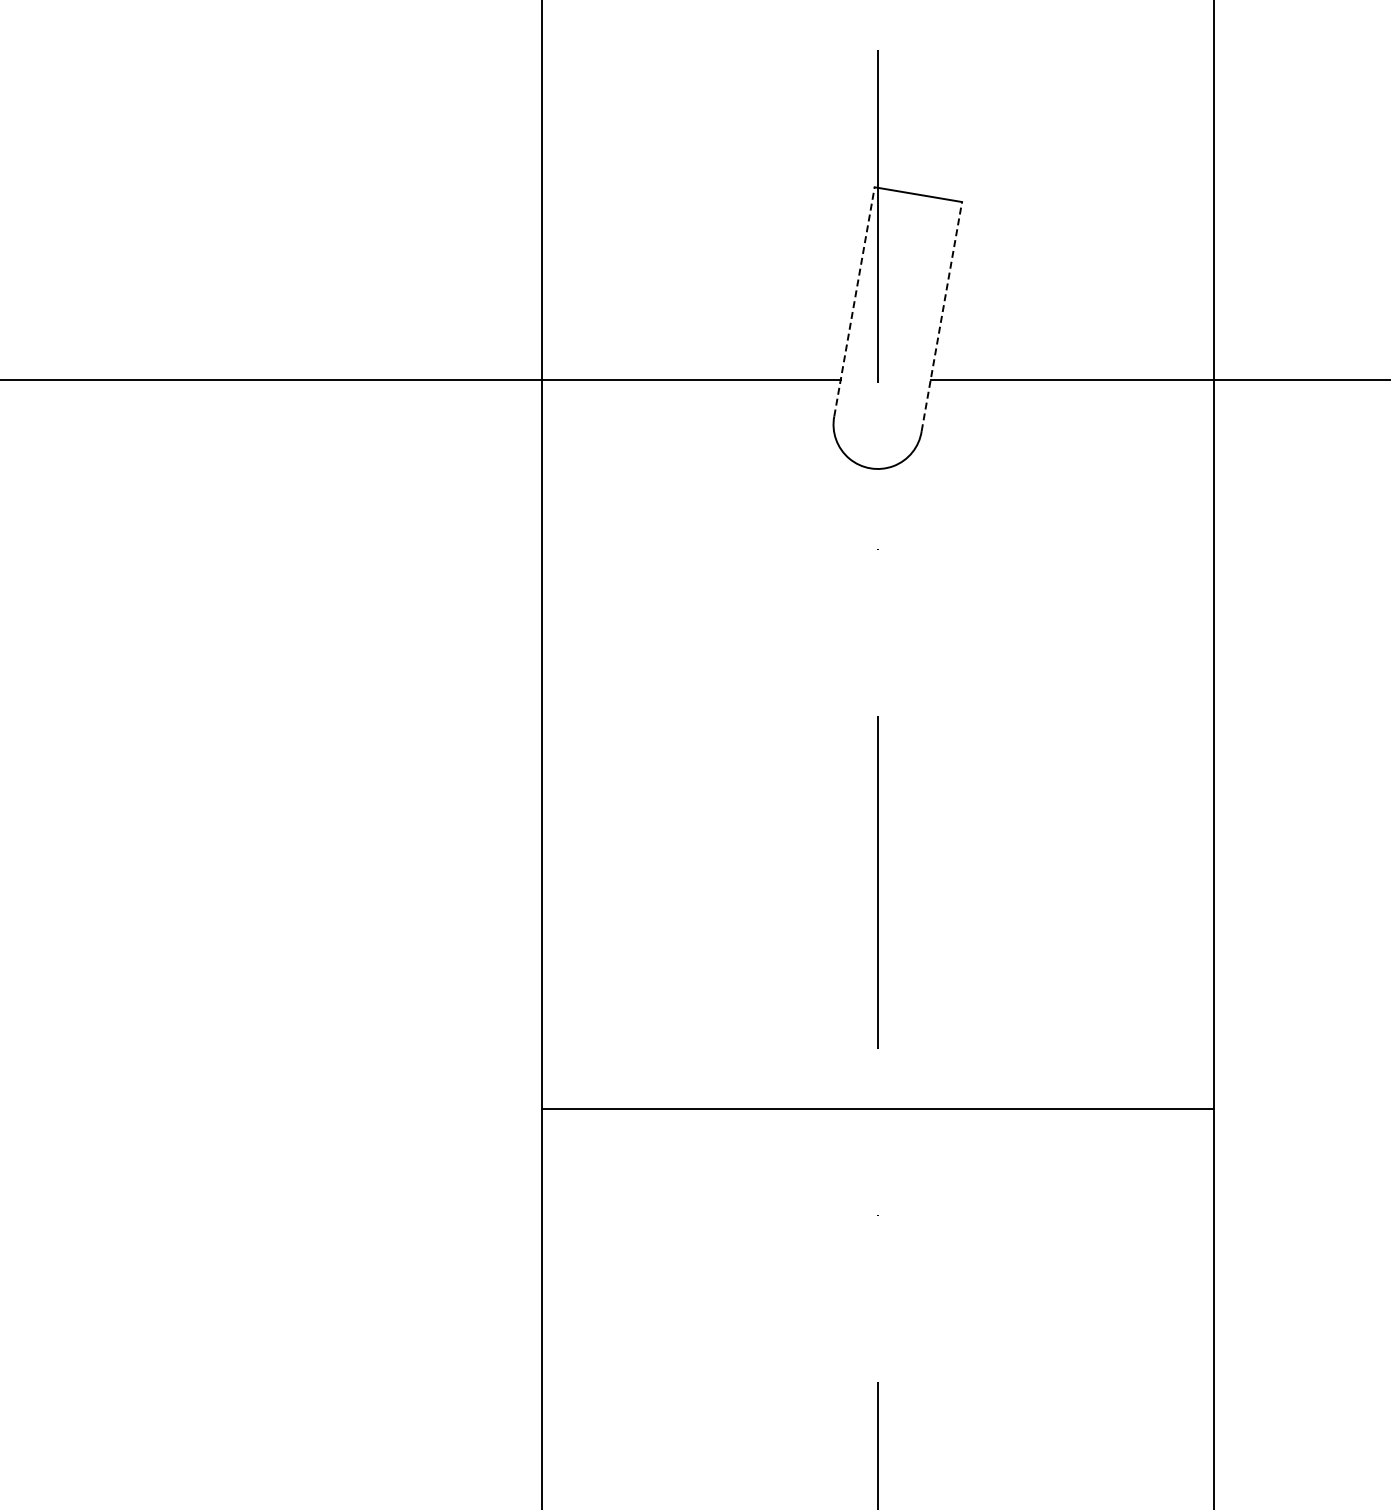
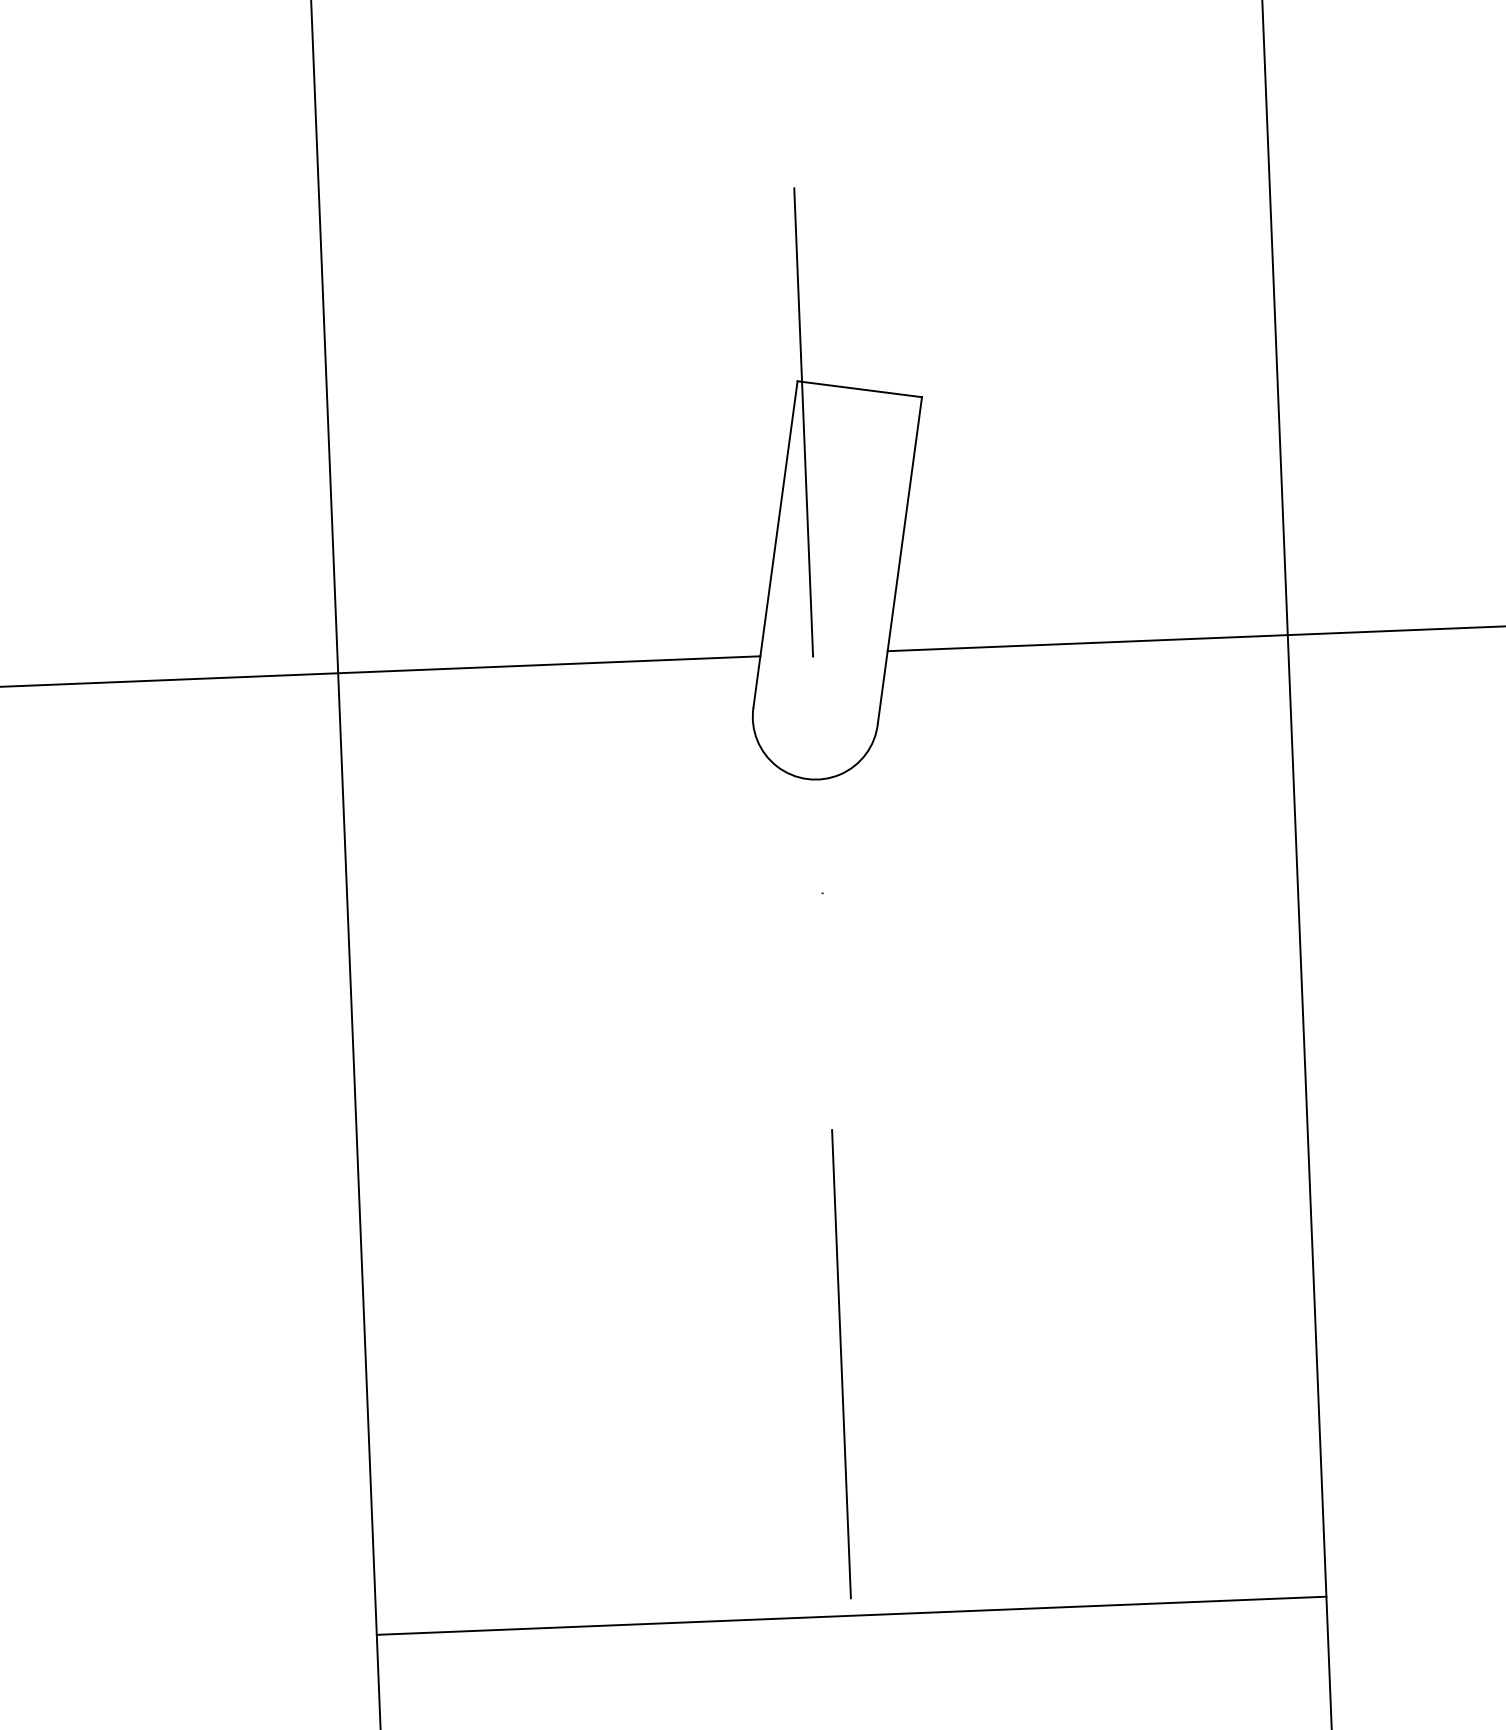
line: (854, 301) -> (775, 543), dashed -> solid
line: (941, 316) -> (899, 560), dashed -> solid
line: (877, 1109) -> (851, 1616), moved

